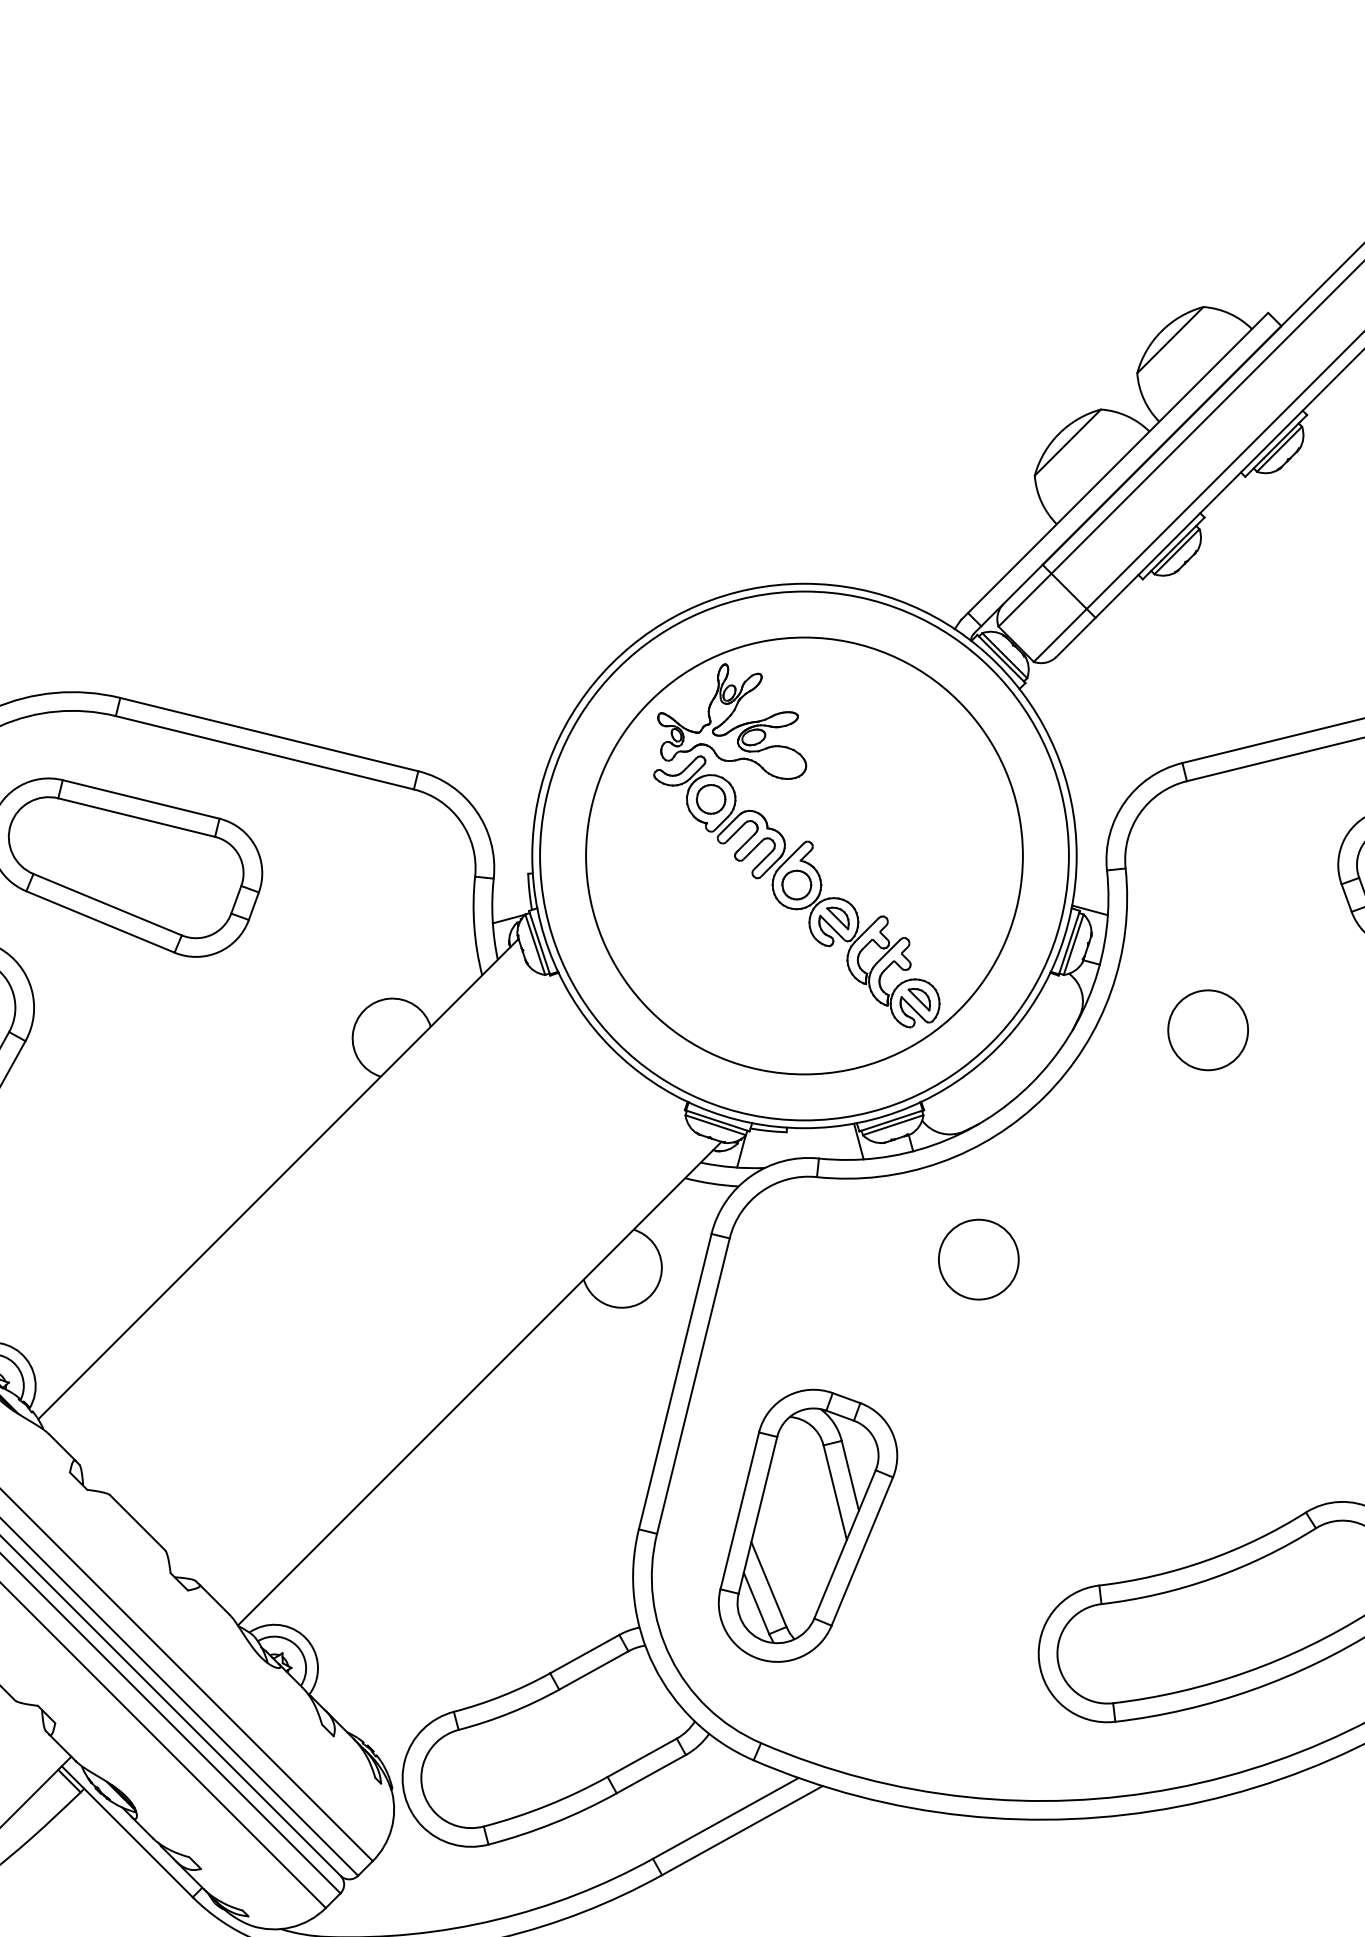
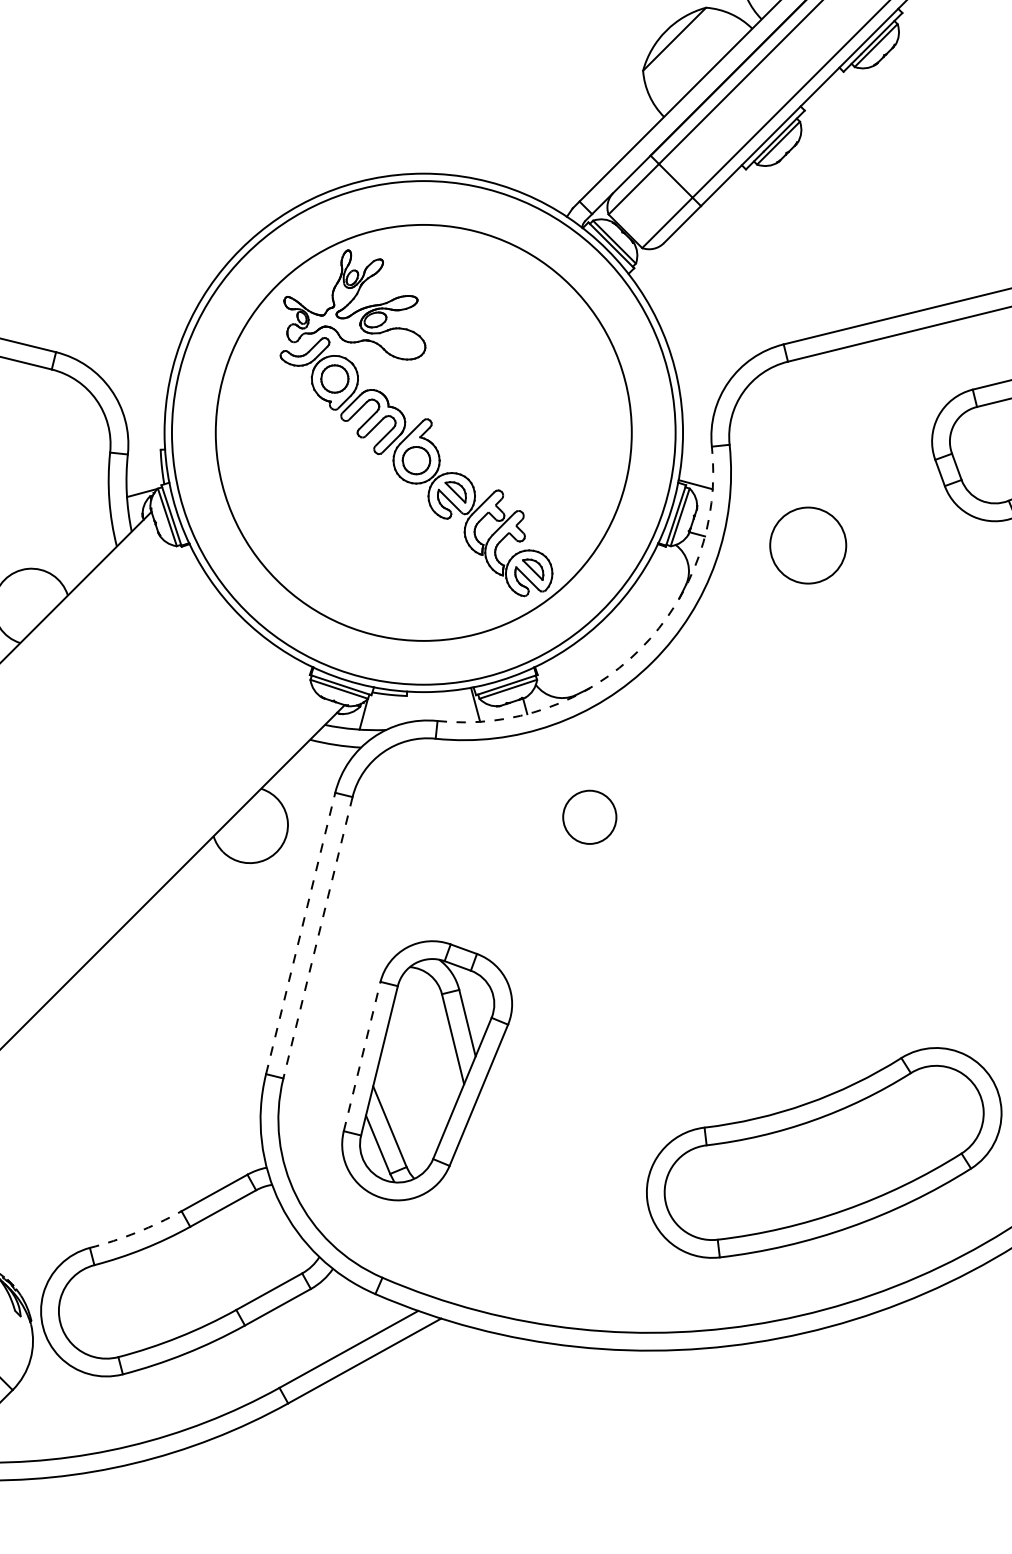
circle: (1207, 1030) -> (807, 545), moved
arc: (1031, 1083) -> (639, 649), solid -> dashed
circle: (978, 1259) -> (589, 817), size x0.7
line: (675, 1381) -> (300, 933), solid -> dashed
line: (693, 1386) -> (318, 938), solid -> dashed
line: (739, 1510) -> (361, 1056), solid -> dashed
arc: (503, 1695) -> (137, 1232), solid -> dashed

